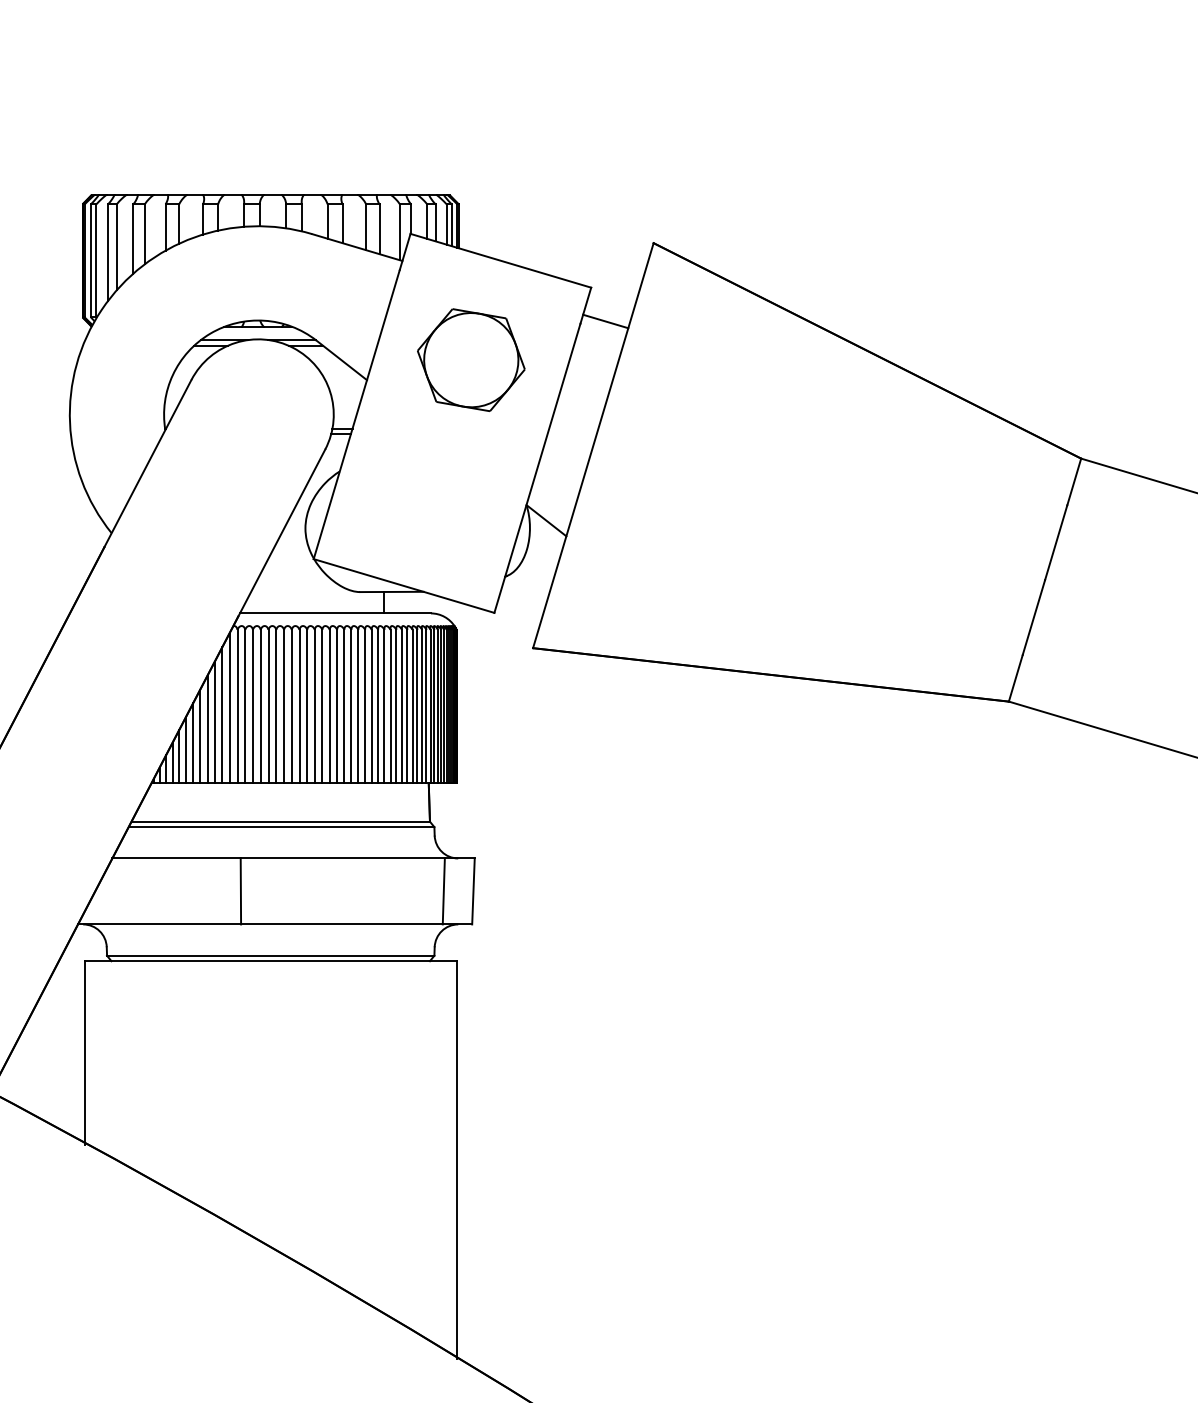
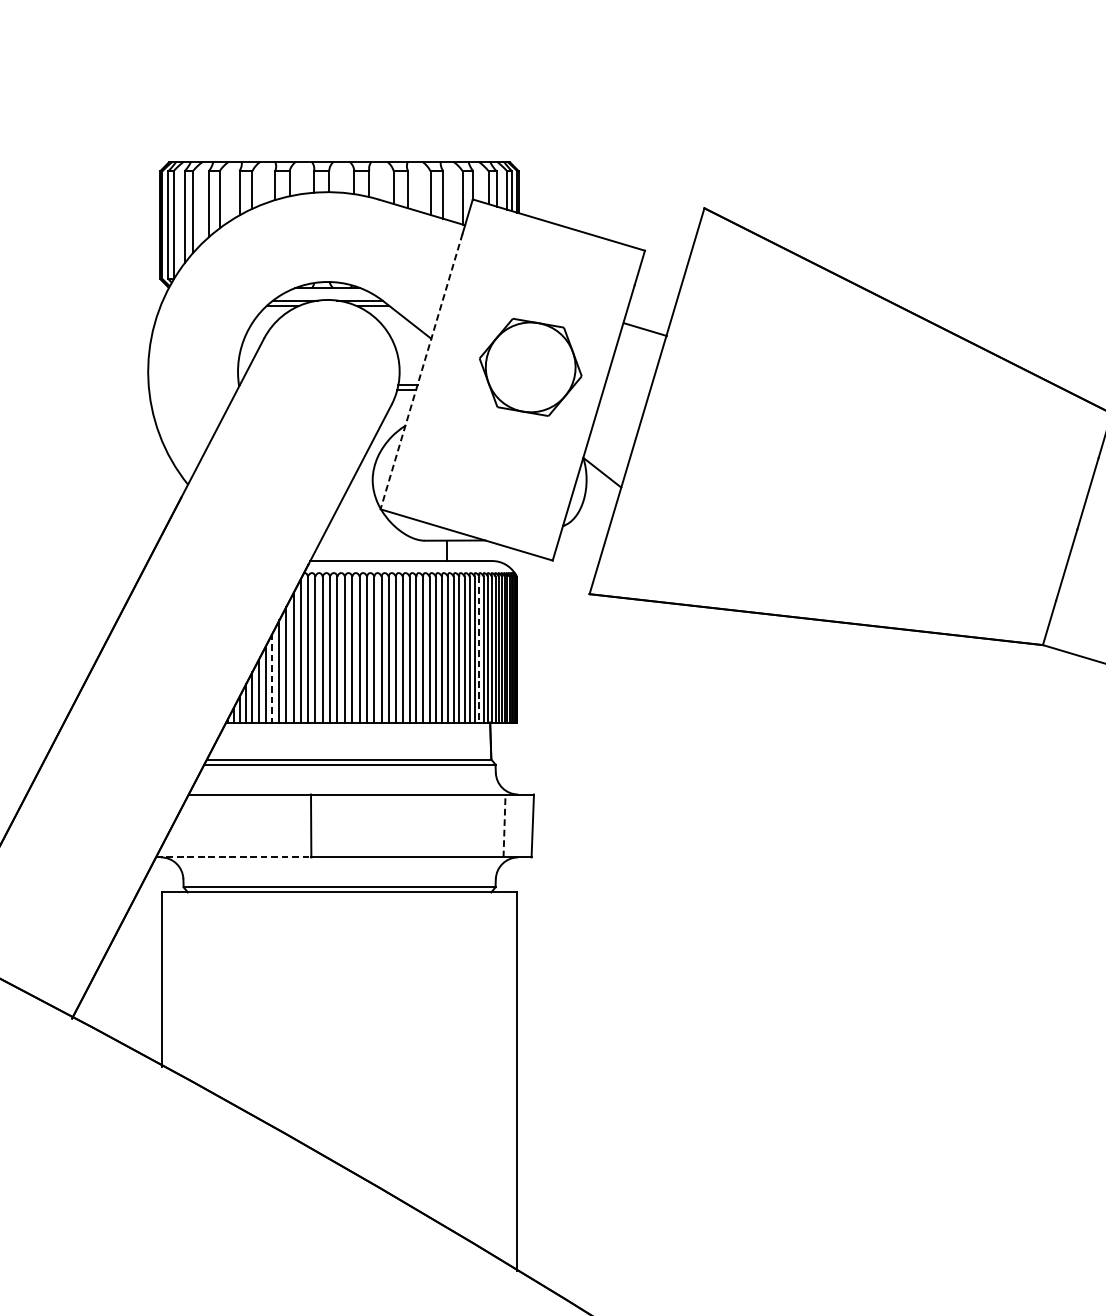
line: (605, 321) -> (645, 329), moved
part: (471, 359) -> (530, 366), moved
line: (356, 414) -> (421, 371), solid -> dashed
line: (417, 706) -> (479, 649), solid -> dashed
line: (200, 736) -> (272, 678), solid -> dashed
line: (443, 890) -> (504, 825), solid -> dashed
line: (159, 924) -> (233, 857), solid -> dashed

